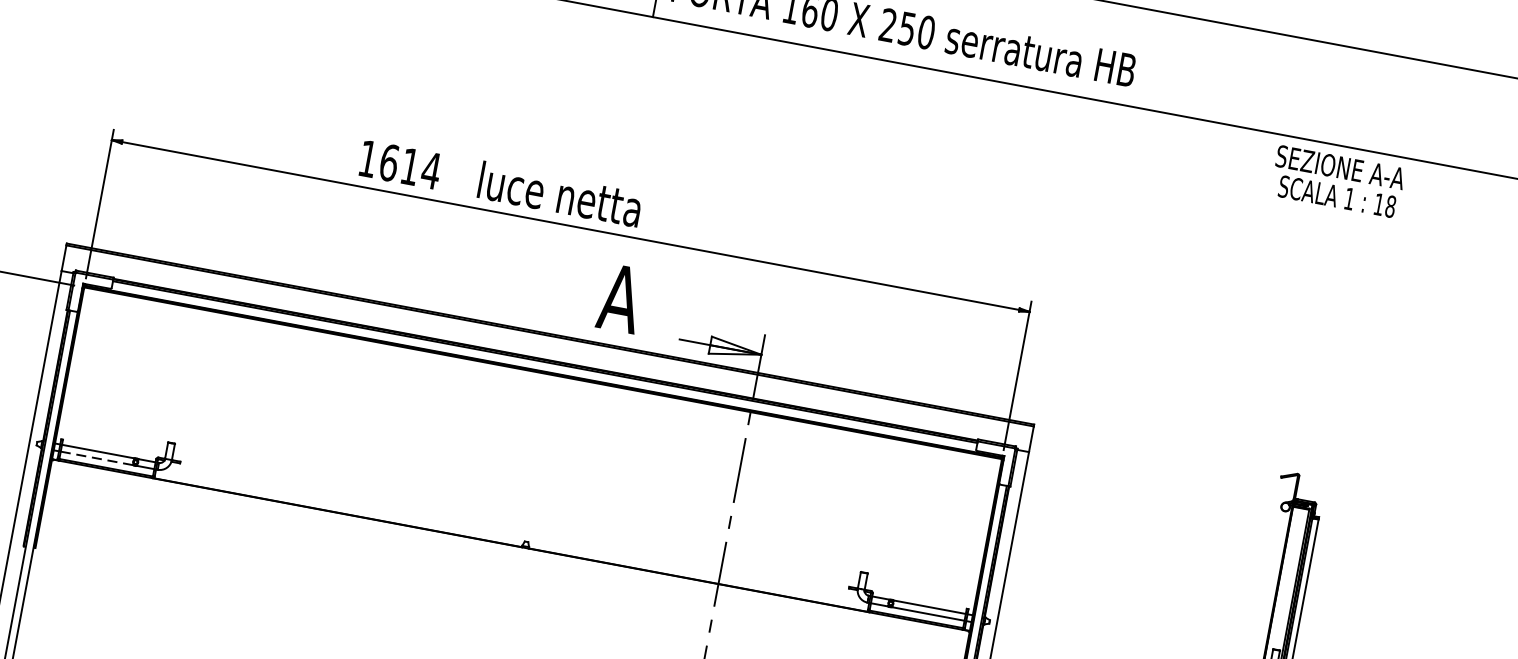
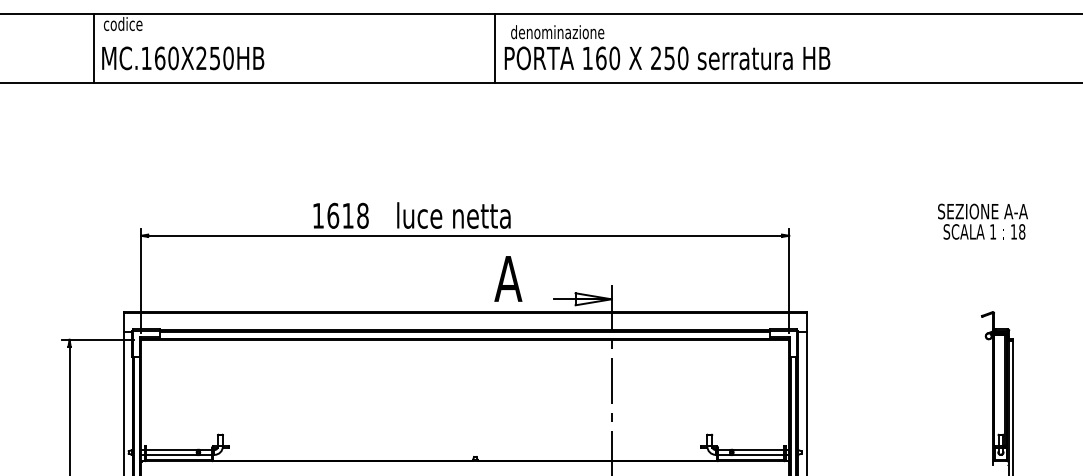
text: (430, 170) -> (362, 215), 1614 -> 1618
text: (1337, 181) -> (982, 221), moved
line: (97, 457) -> (171, 454), dashed -> solid

